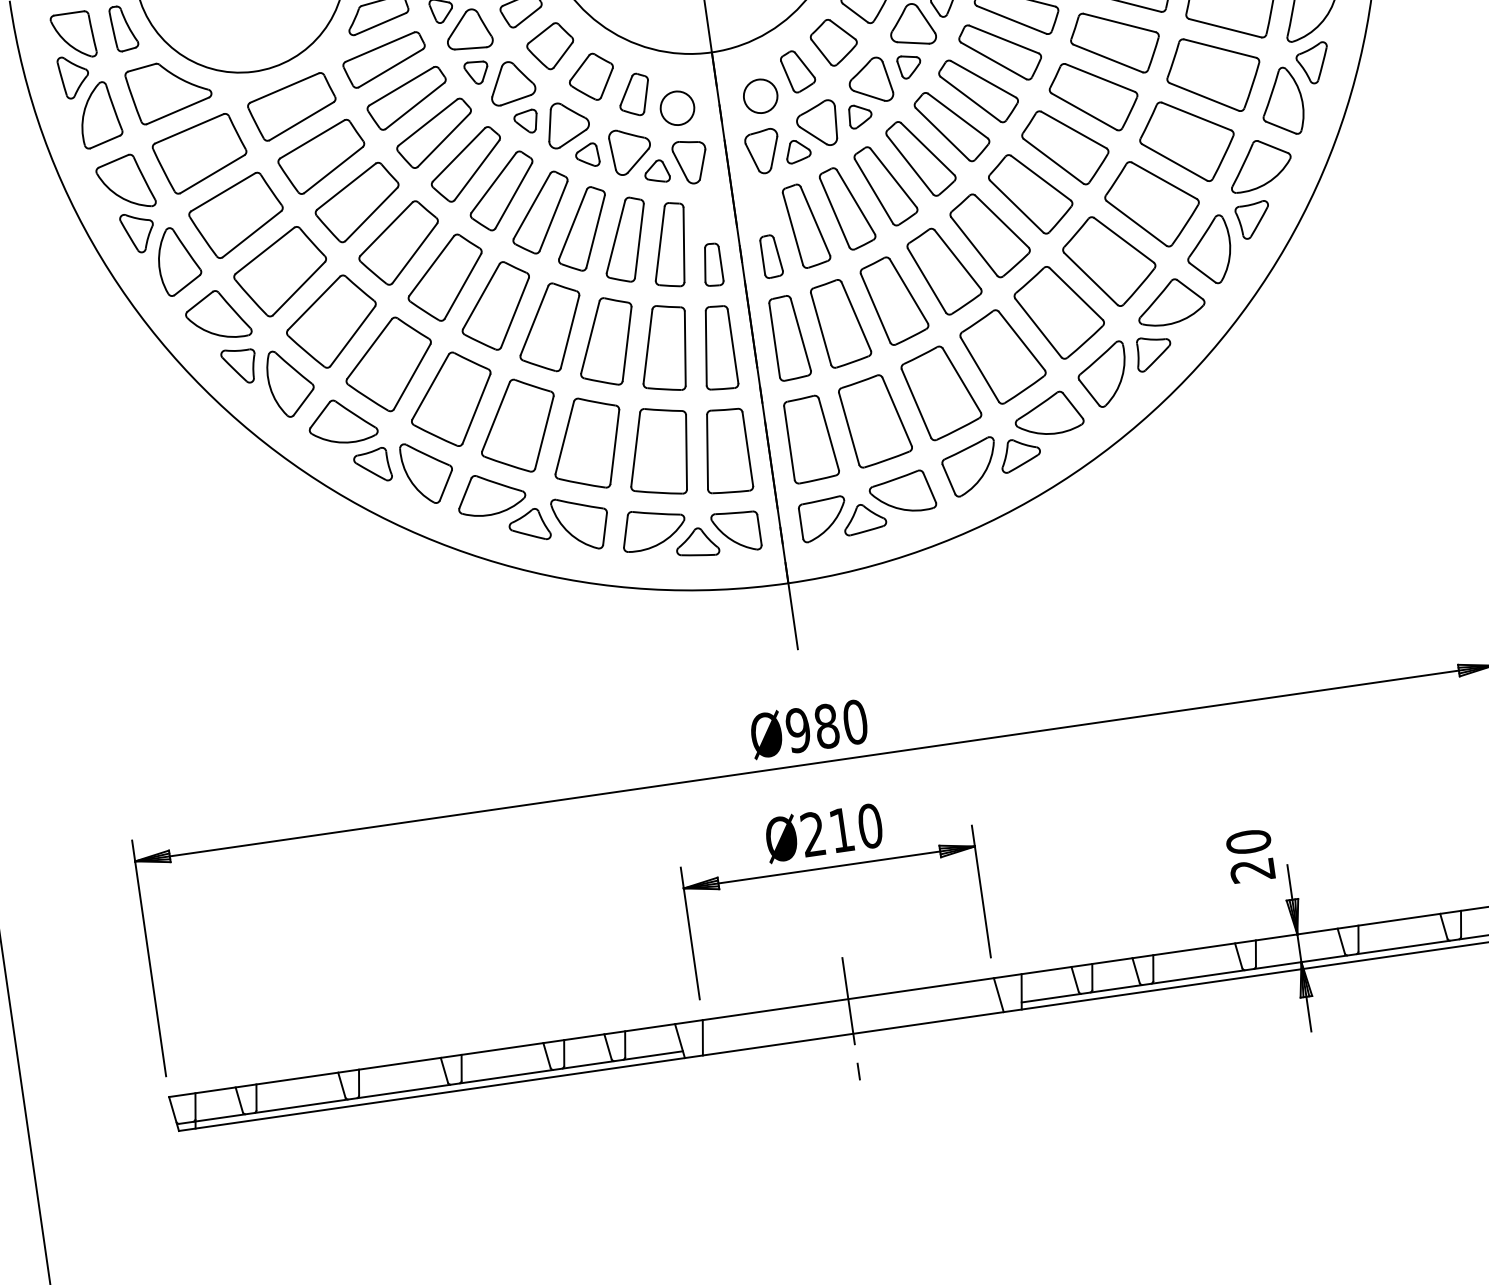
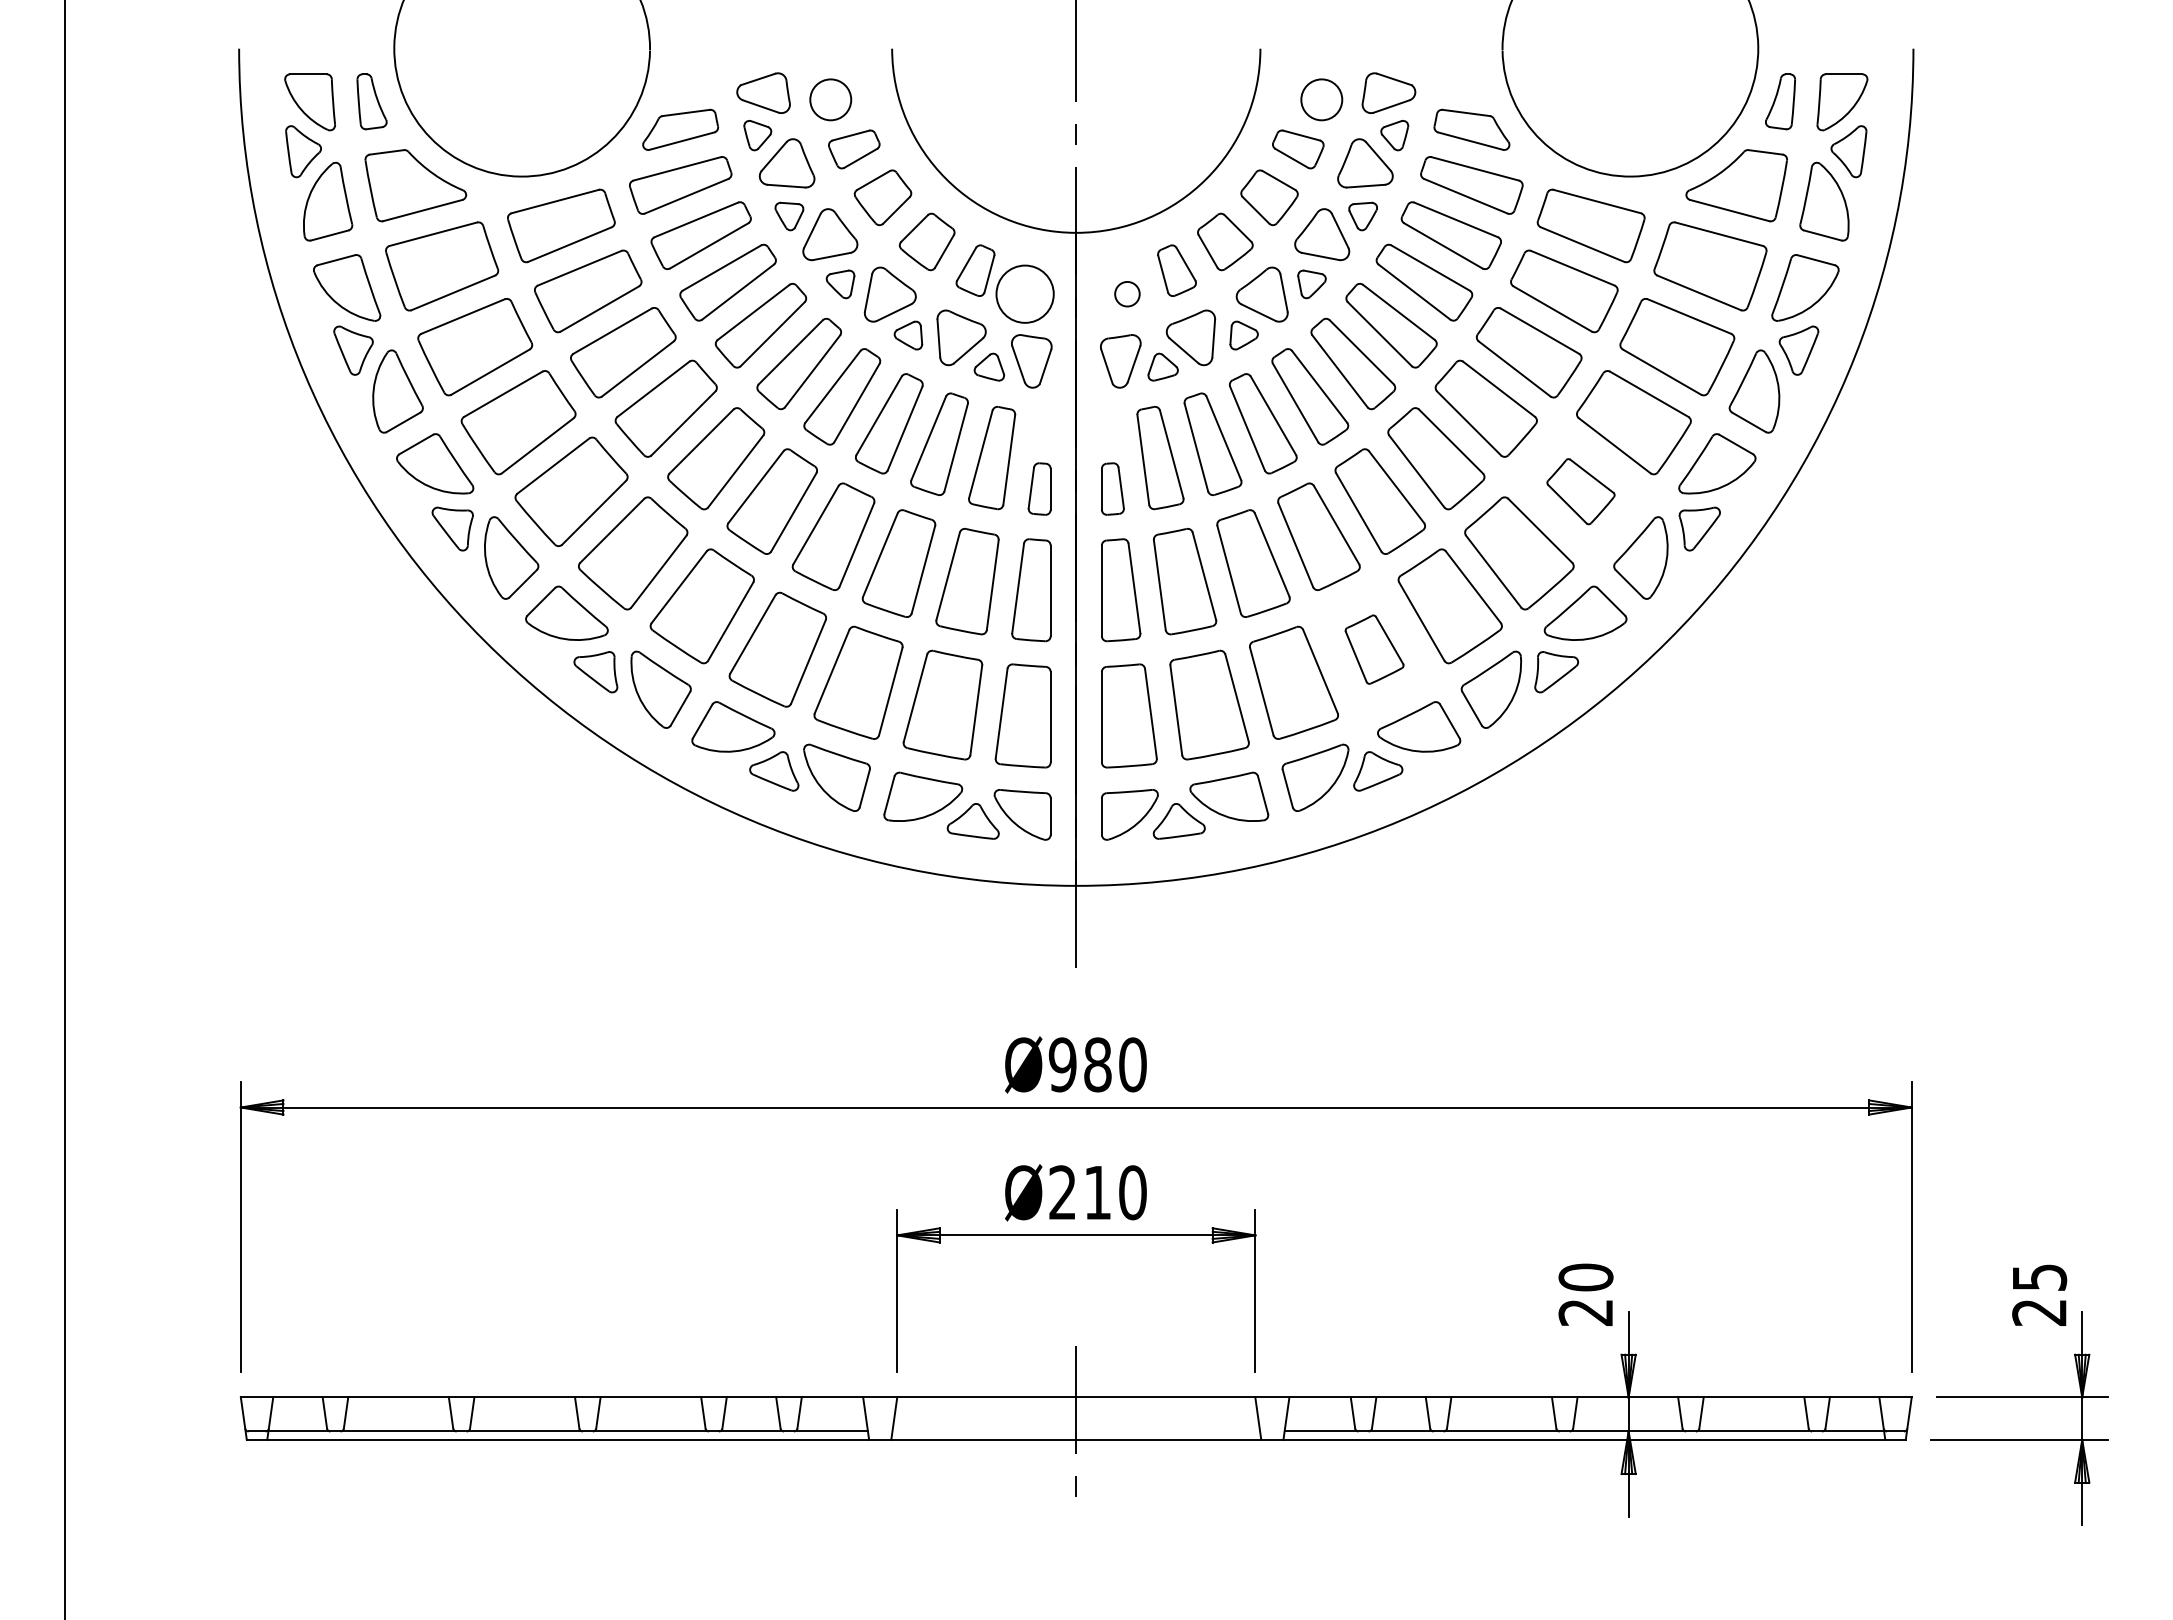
circle: (759, 95) -> (1126, 293), size x0.6
circle: (676, 107) -> (1024, 293), size x1.4
part: (1152, 203) -> (1580, 491), size x0.6
part: (1003, 356) -> (1374, 649), size x0.6

